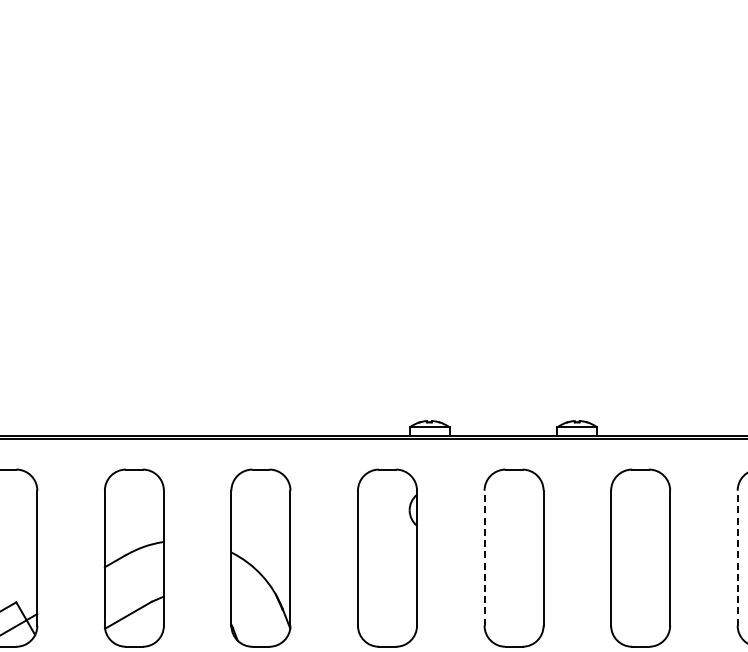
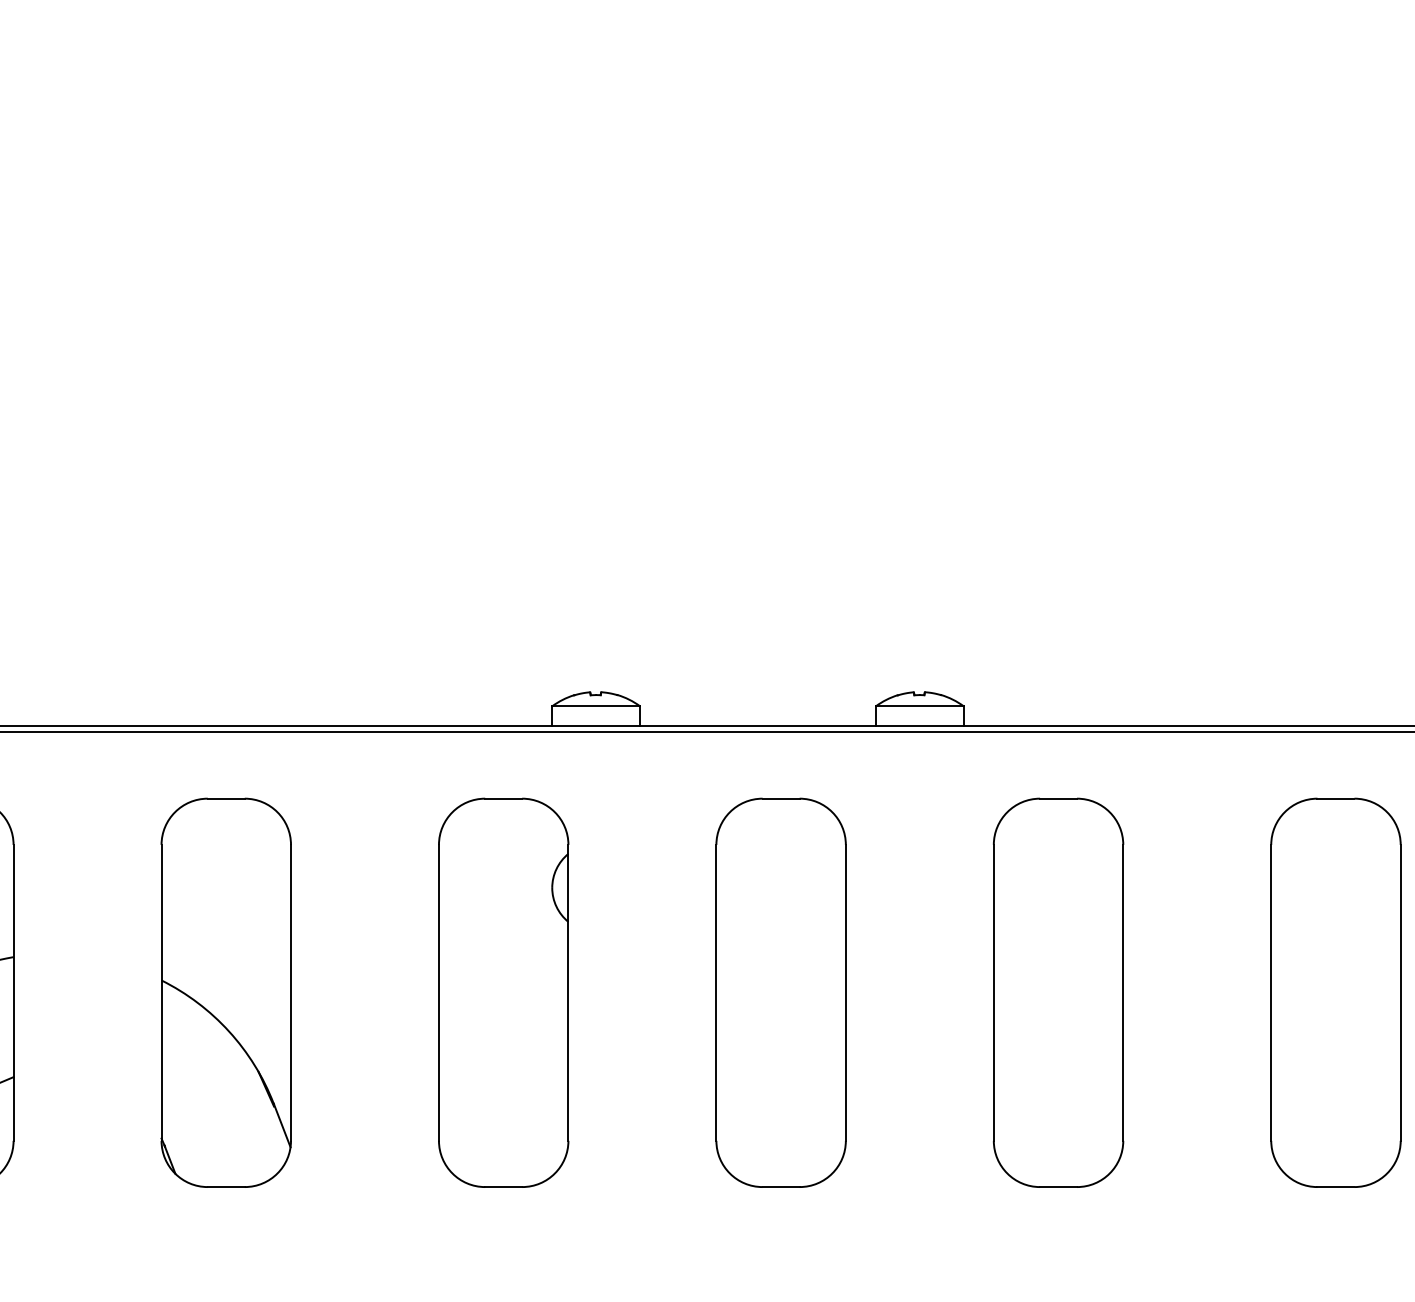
line: (484, 557) -> (716, 991), dashed -> solid
line: (737, 557) -> (1270, 991), dashed -> solid

